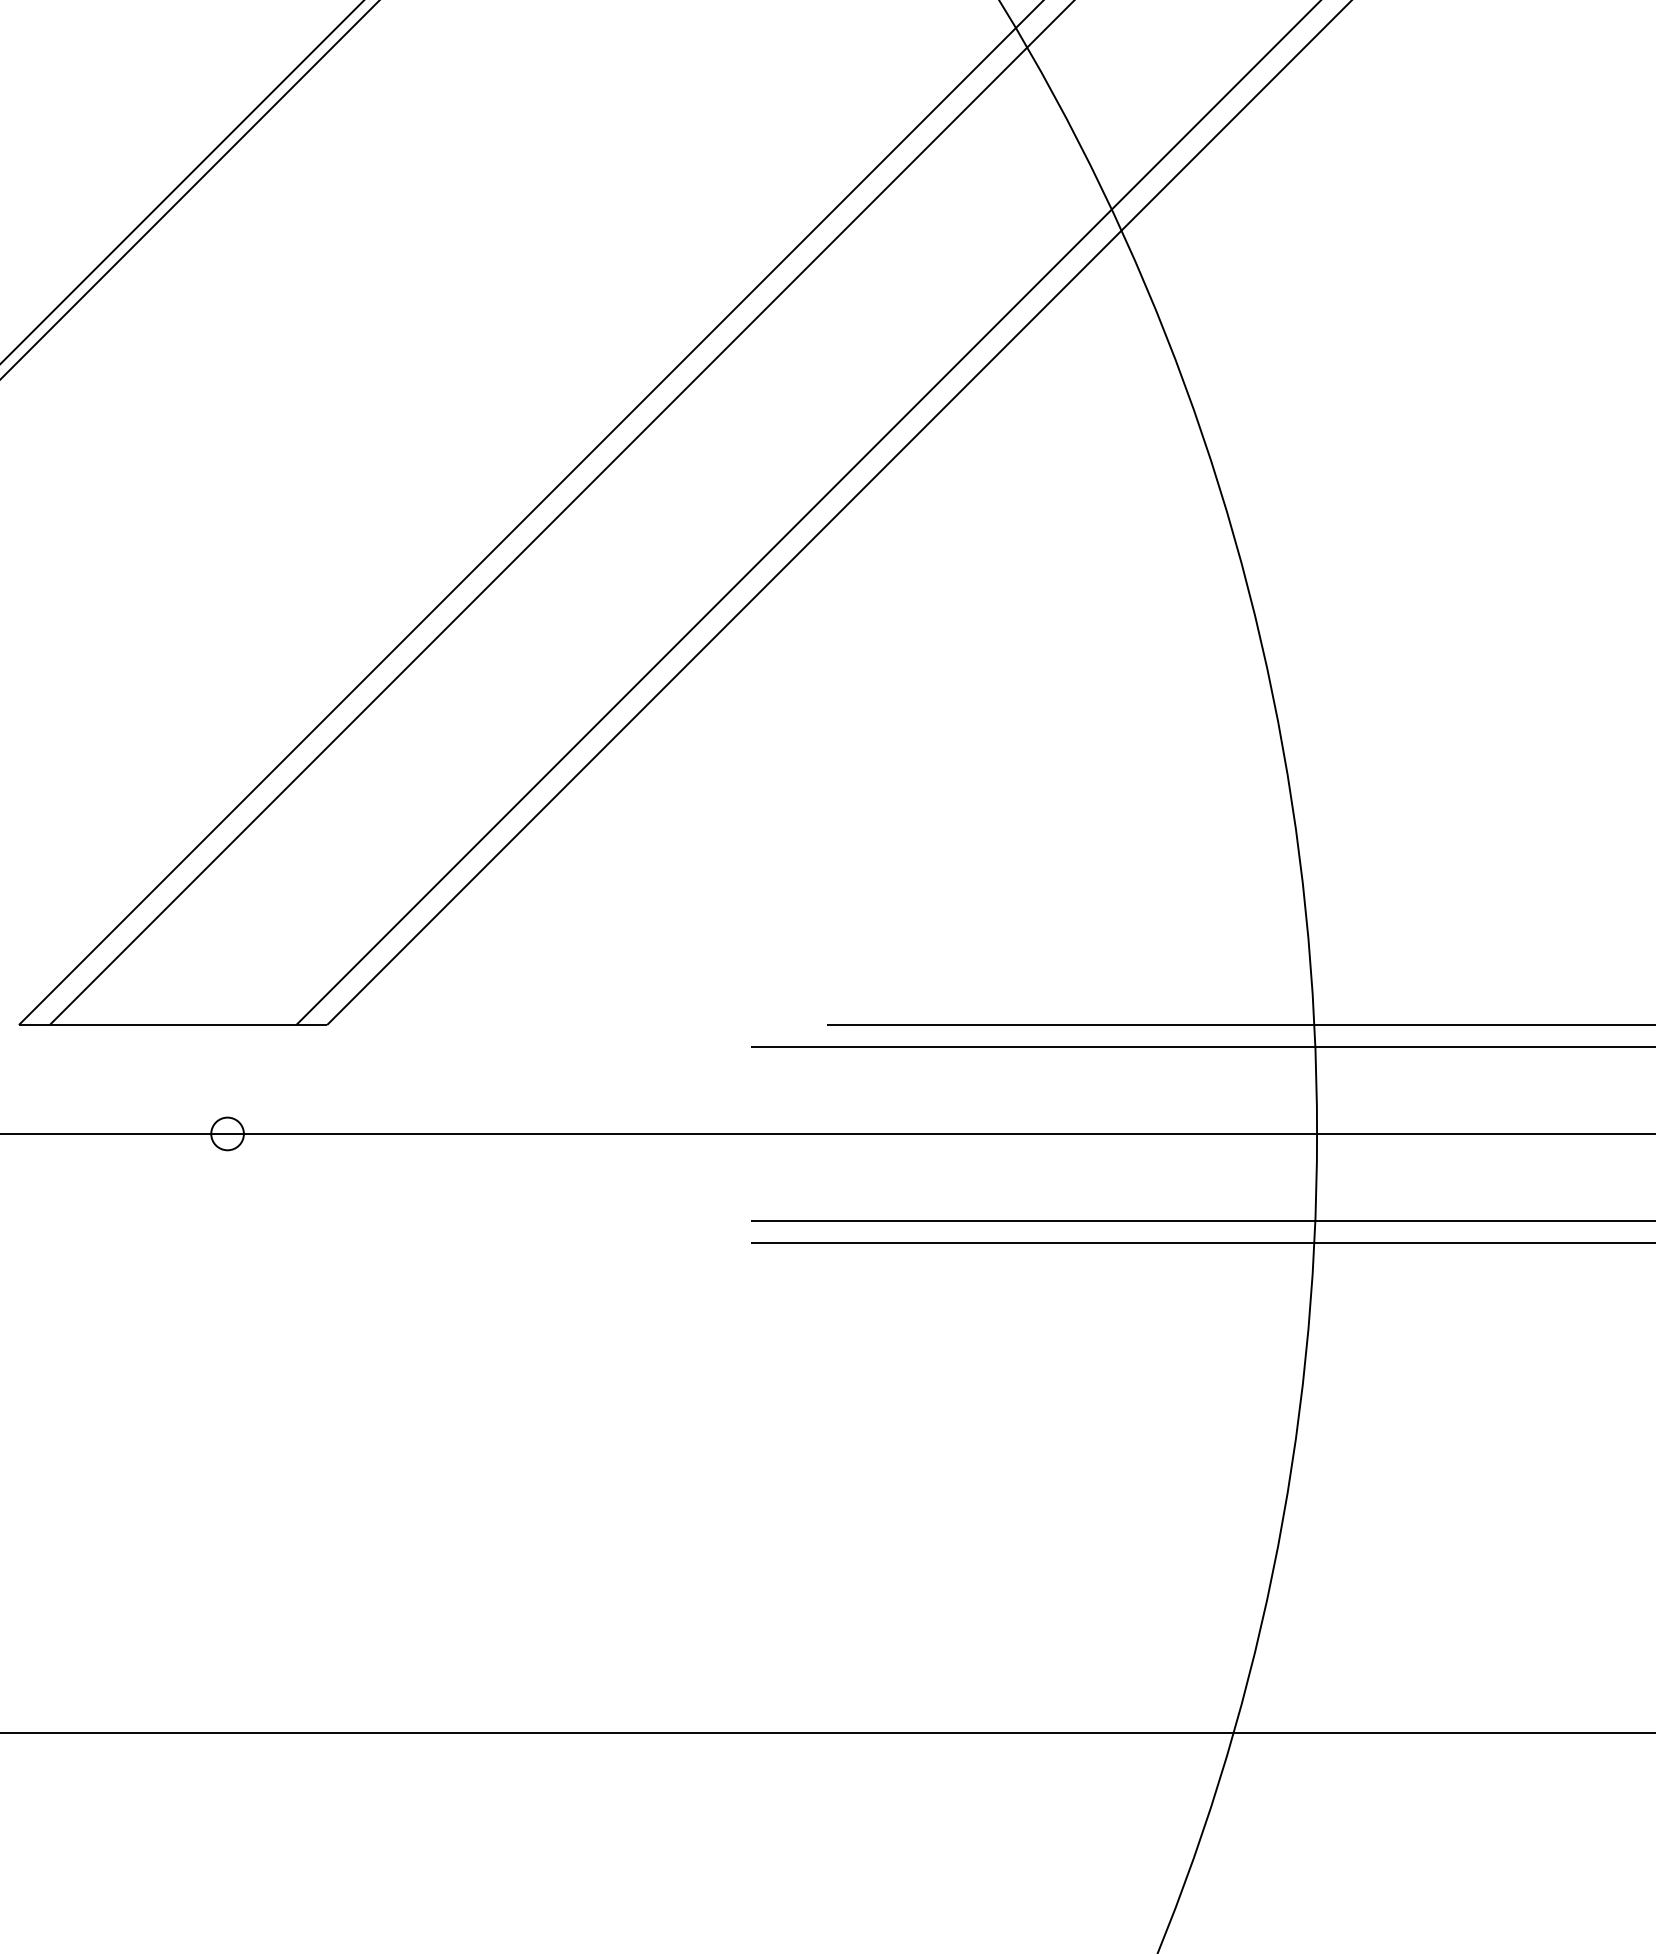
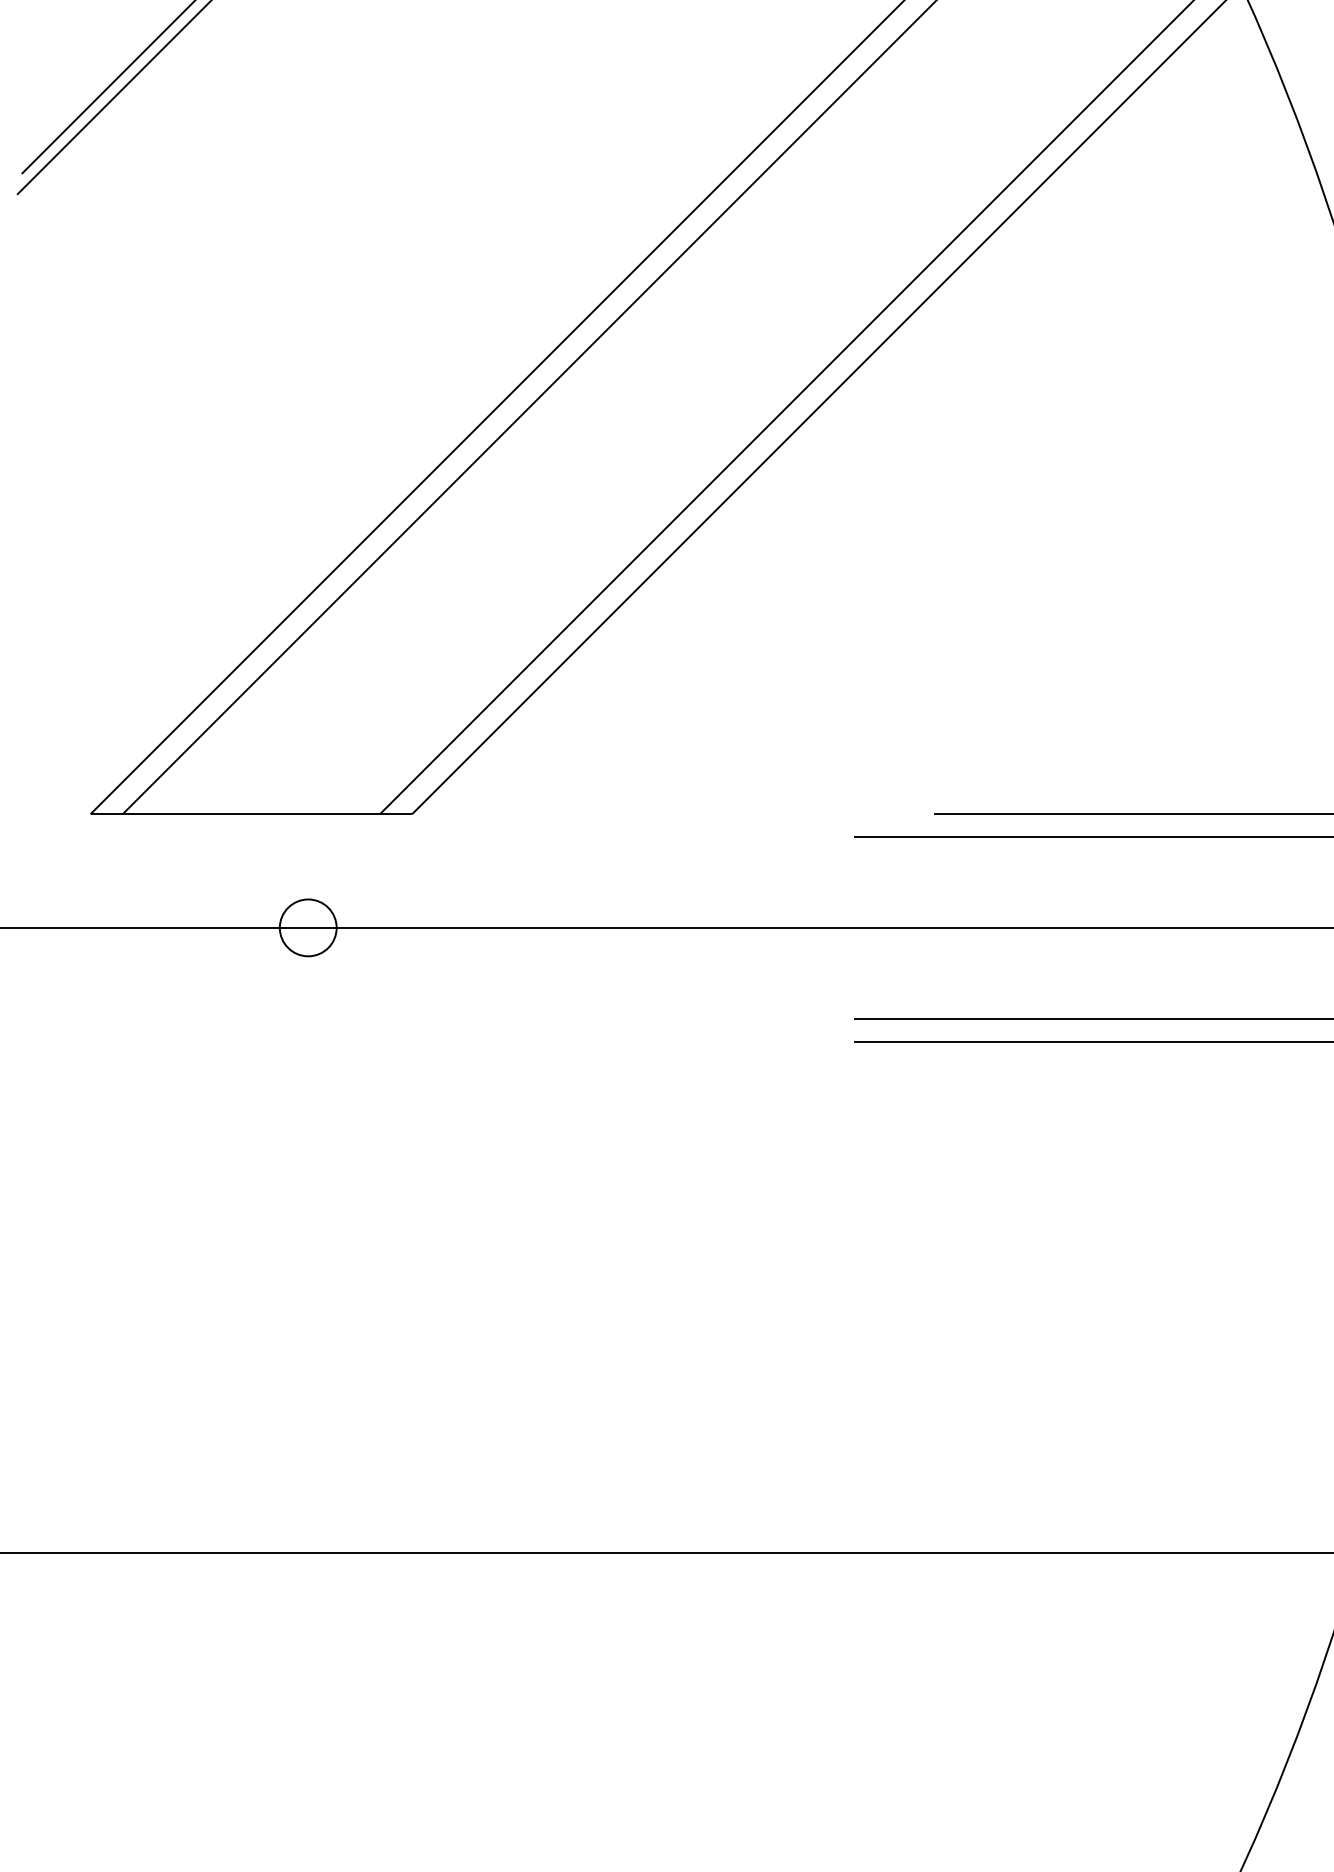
circle: (227, 1133) -> (308, 927), size x1.67

